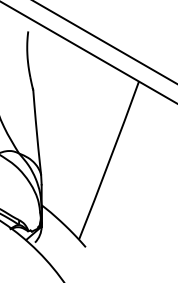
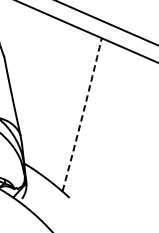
arc: (109, 160) -> (82, 114), solid -> dashed

